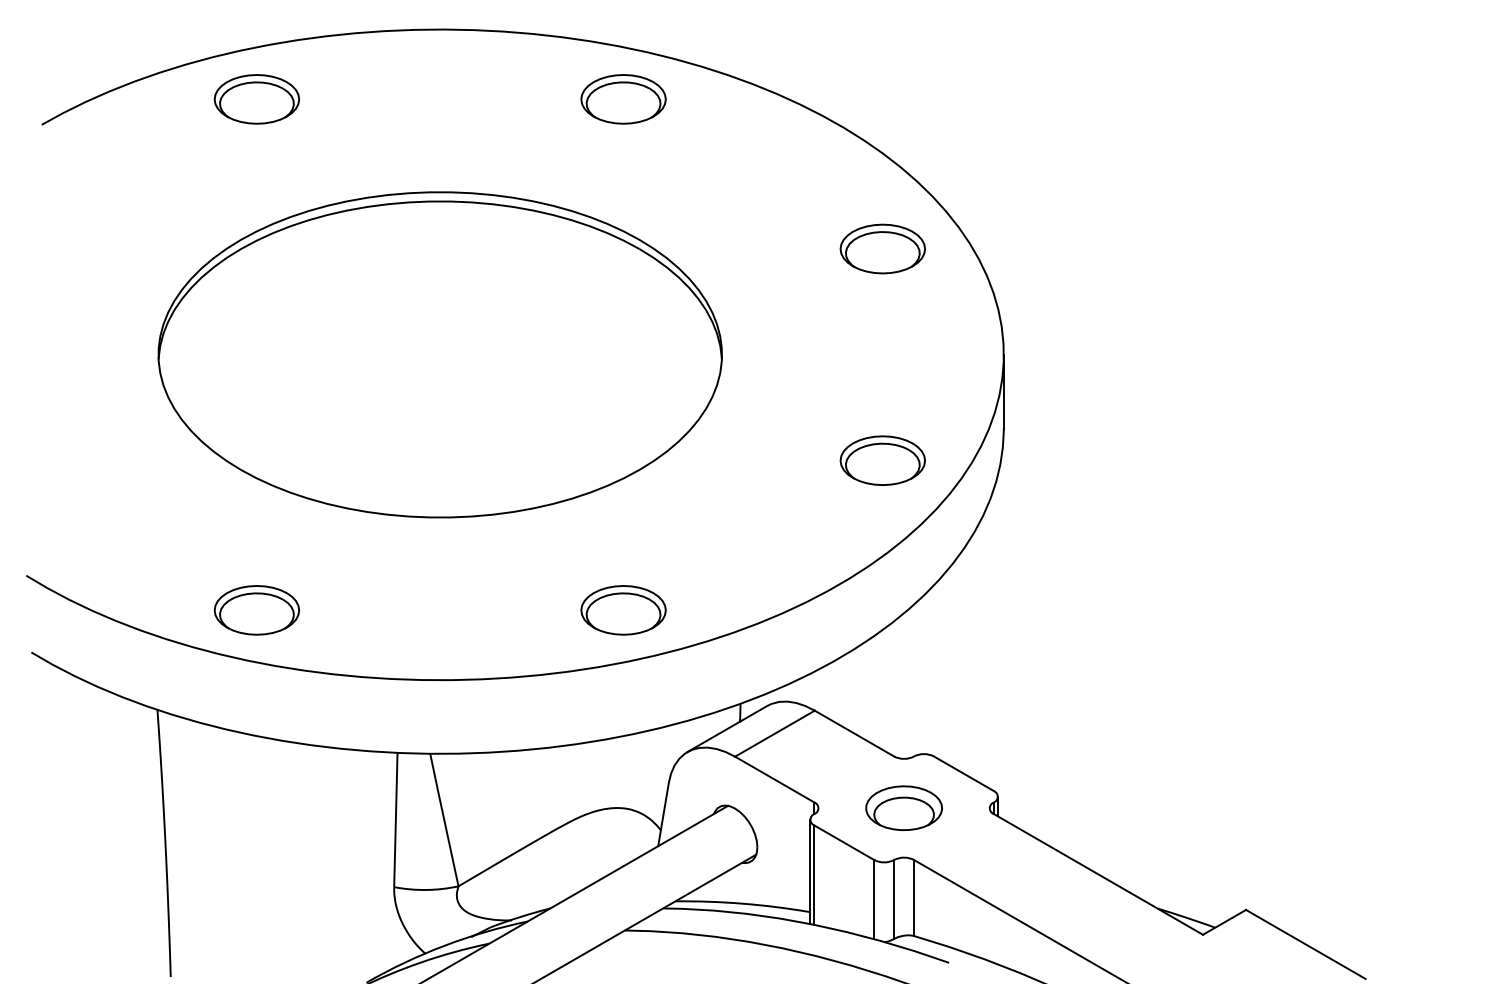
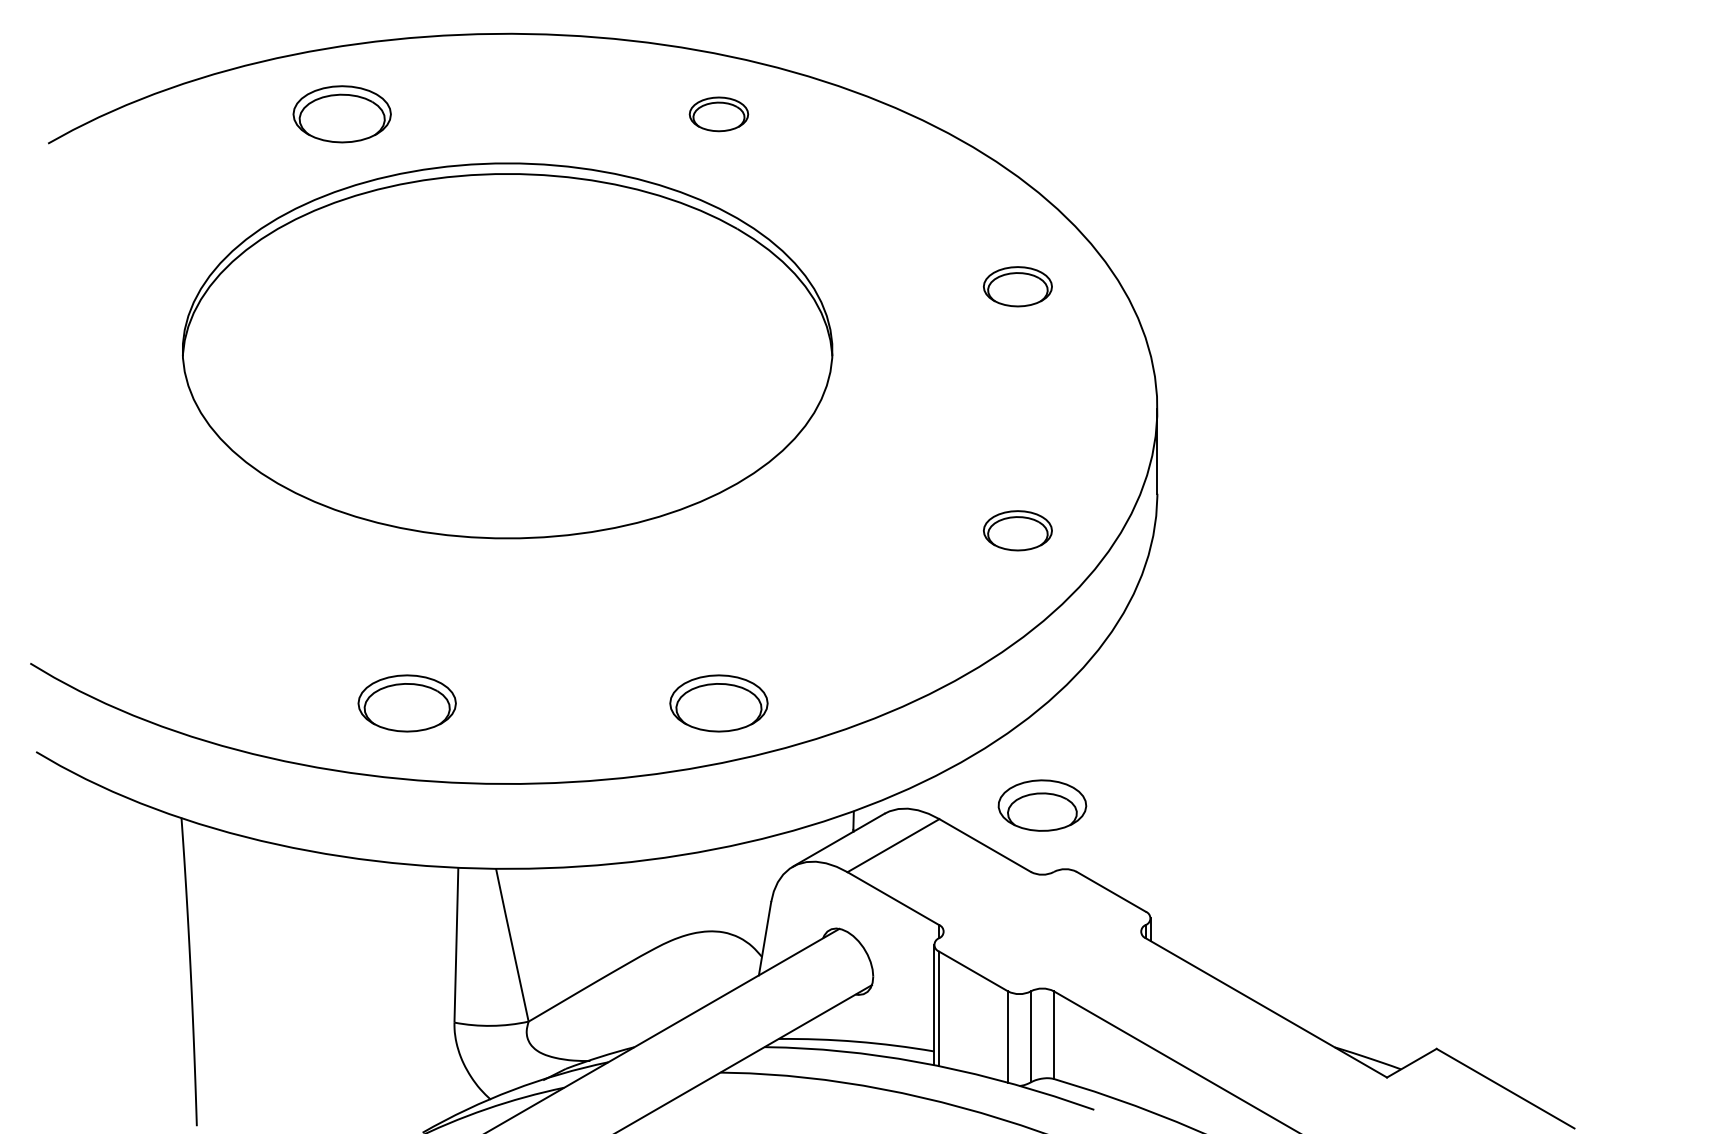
part: (256, 99) -> (341, 114), moved
part: (623, 99) -> (718, 114), size x0.6
part: (882, 248) -> (1017, 286), size x0.7
part: (440, 354) -> (507, 350), moved
part: (882, 460) -> (1017, 530), size x0.7
part: (256, 610) -> (406, 703), moved
part: (904, 808) -> (1042, 805), moved

